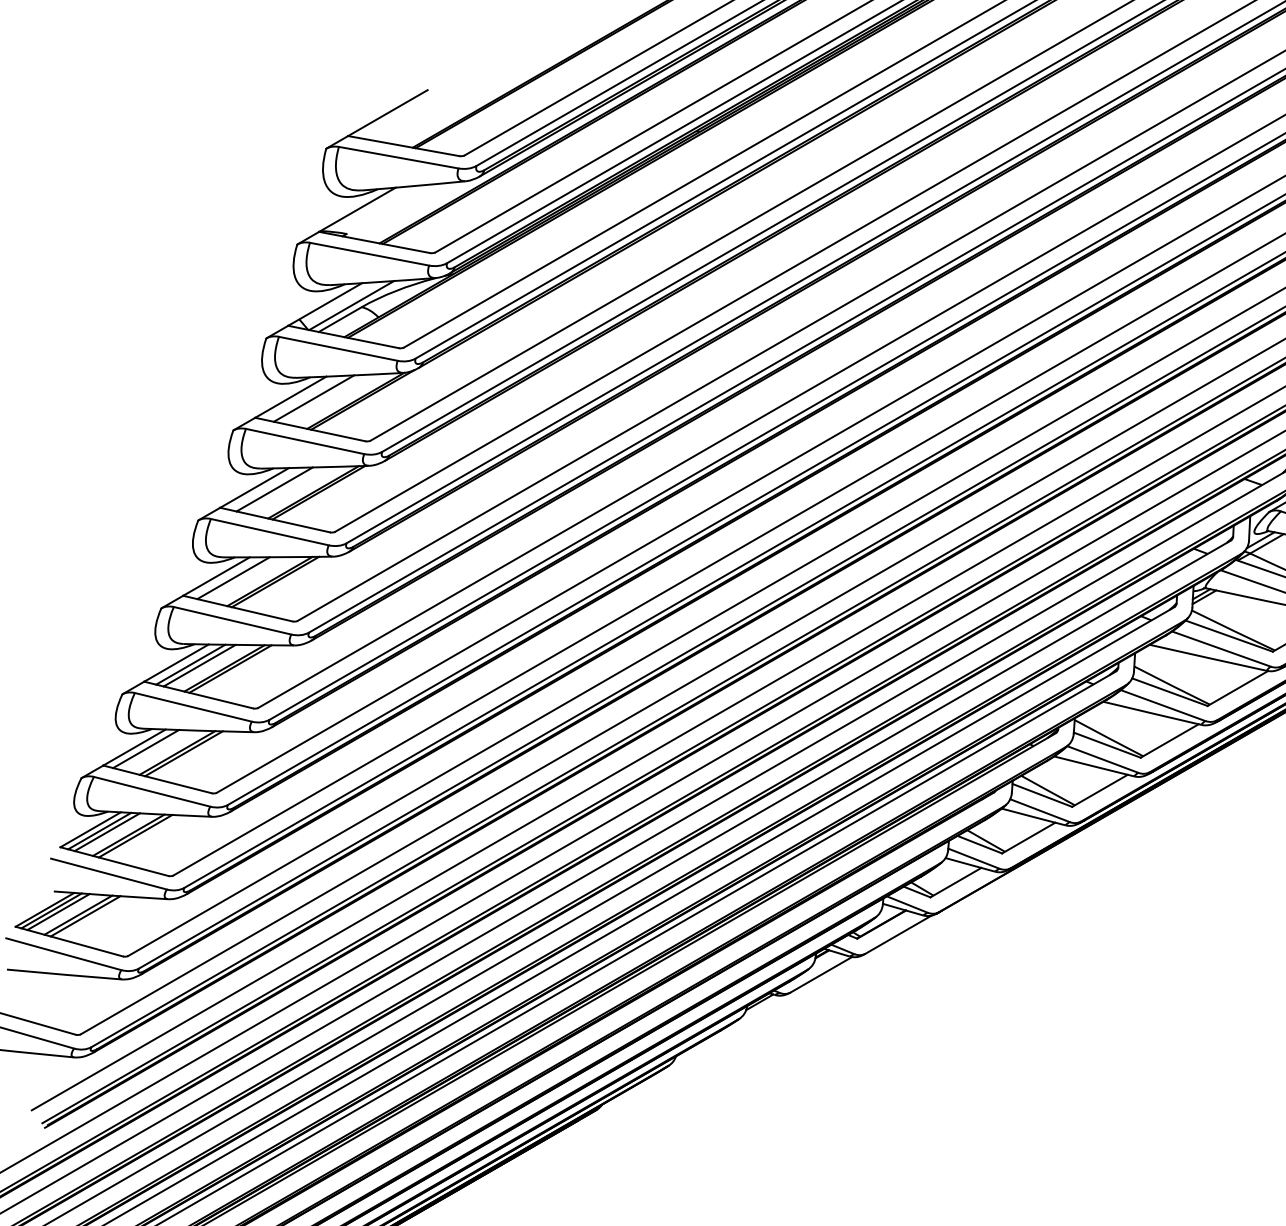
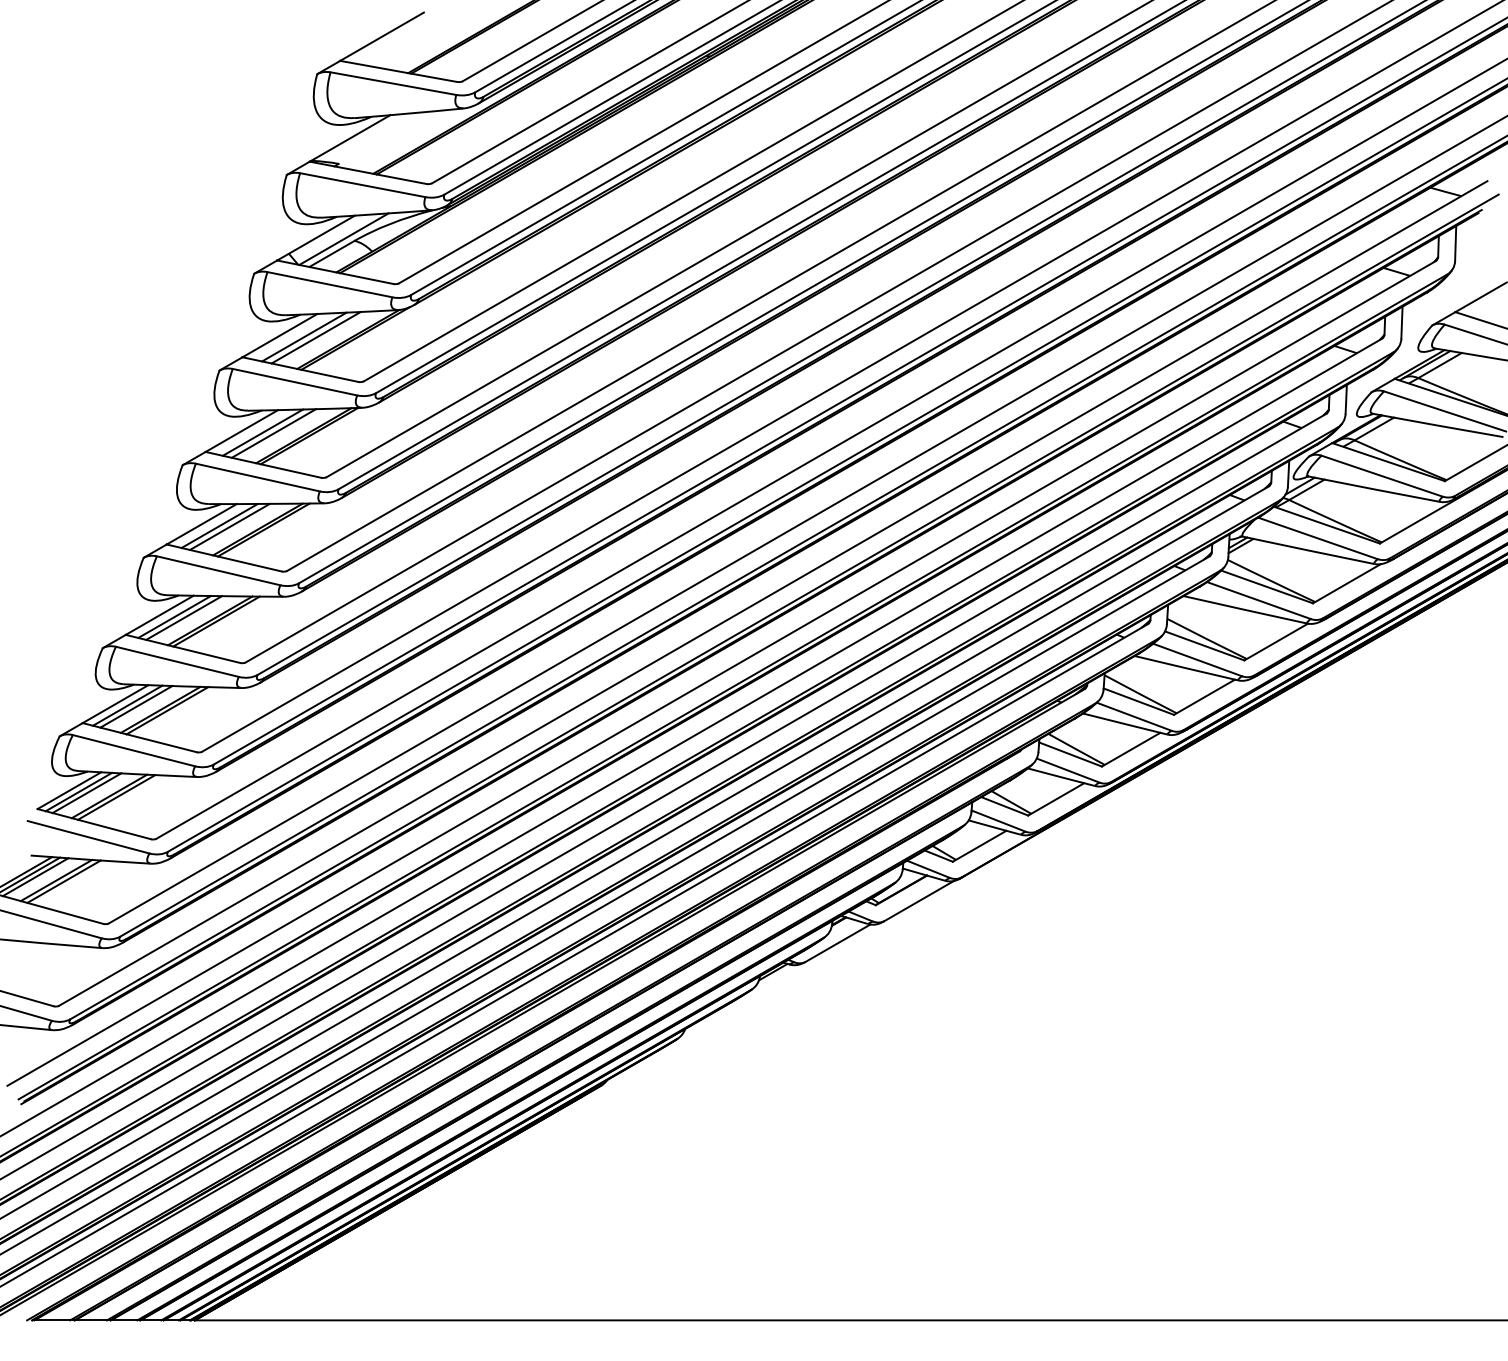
line: (324, 399) -> (315, 337), added
line: (284, 490) -> (273, 433), added
line: (242, 578) -> (229, 526), added
line: (154, 749) -> (136, 706), added

